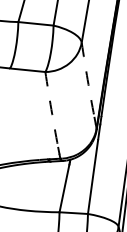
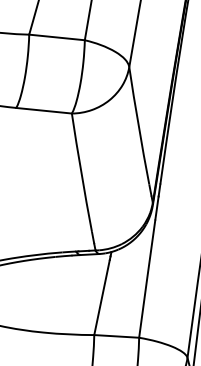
arc: (87, 79) -> (138, 125), dashed -> solid
arc: (51, 109) -> (81, 172), dashed -> solid

